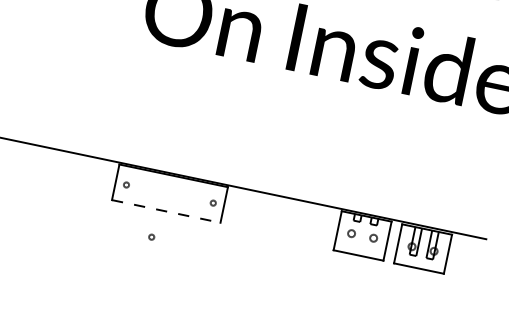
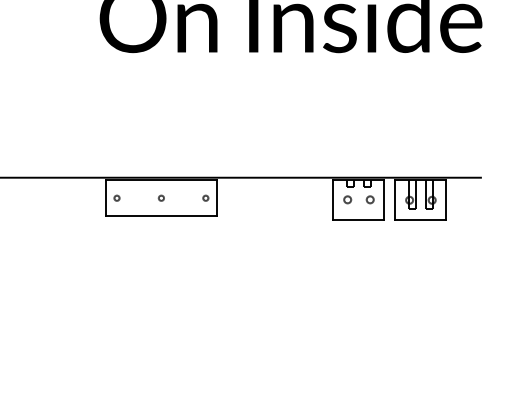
line: (166, 211) -> (161, 216), dashed -> solid
circle: (150, 236) -> (160, 197), moved

